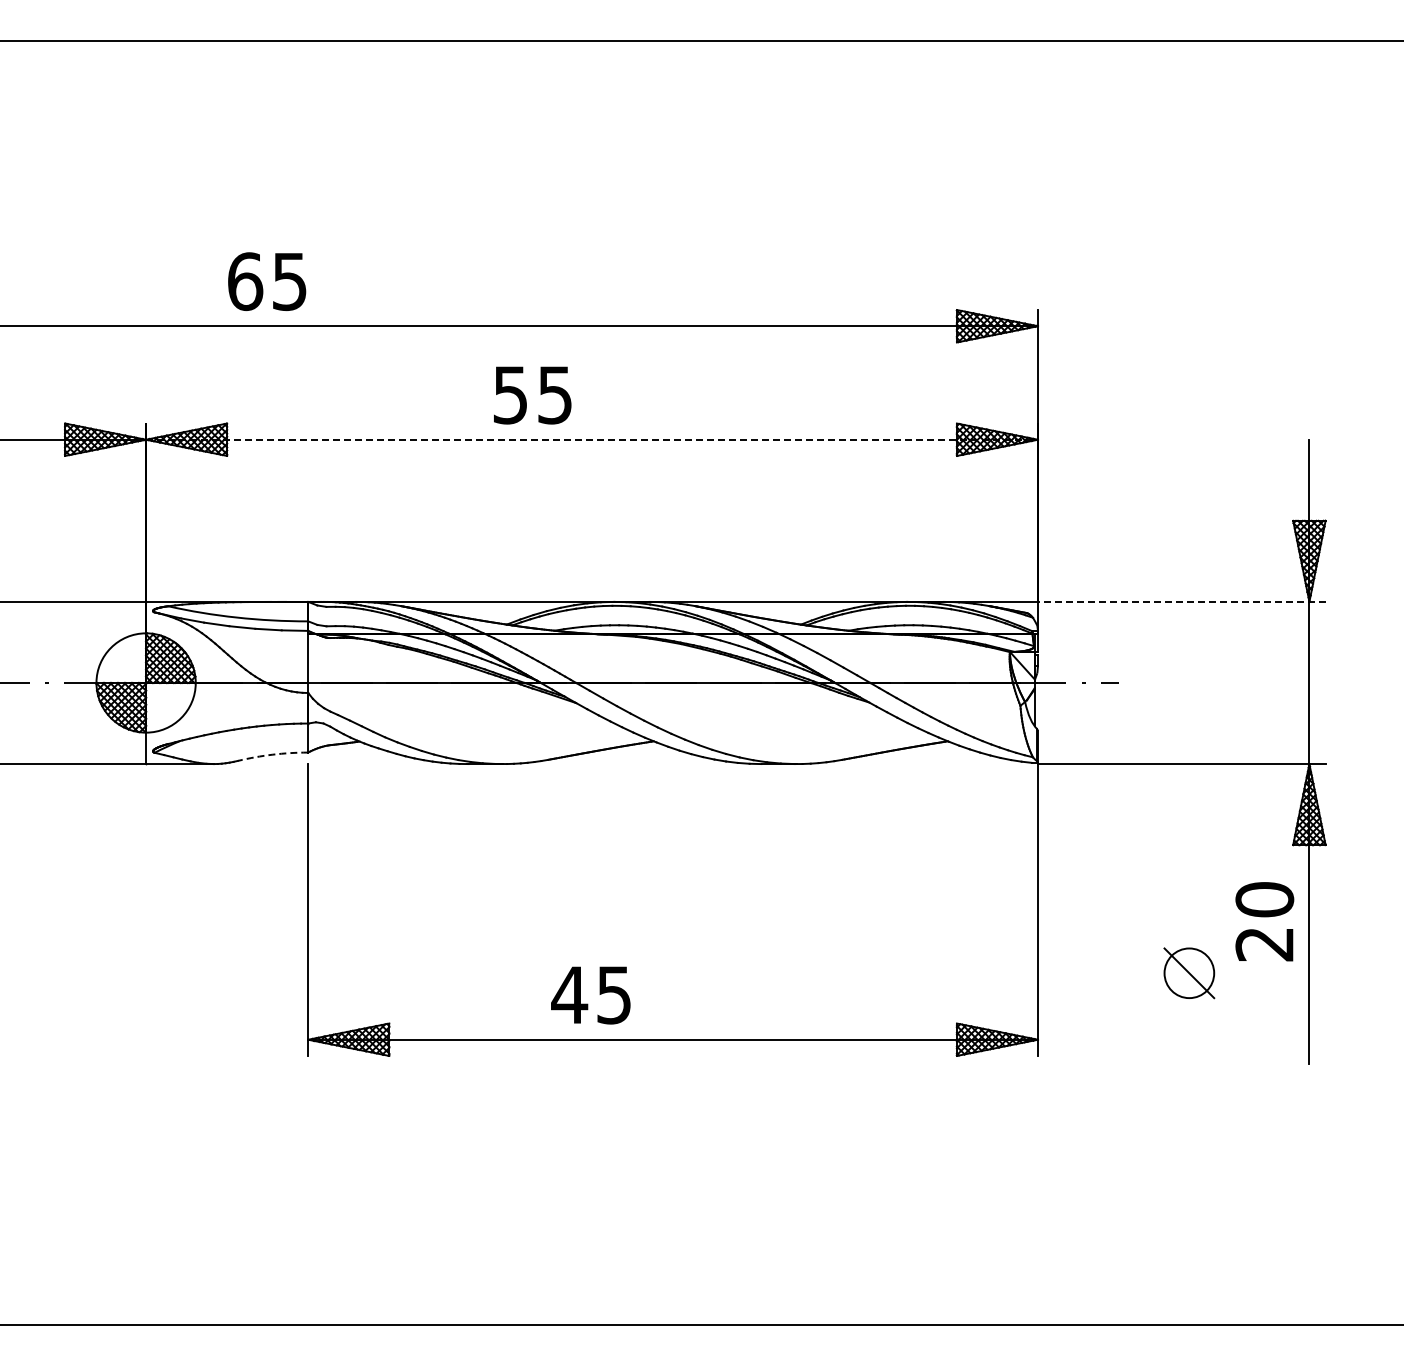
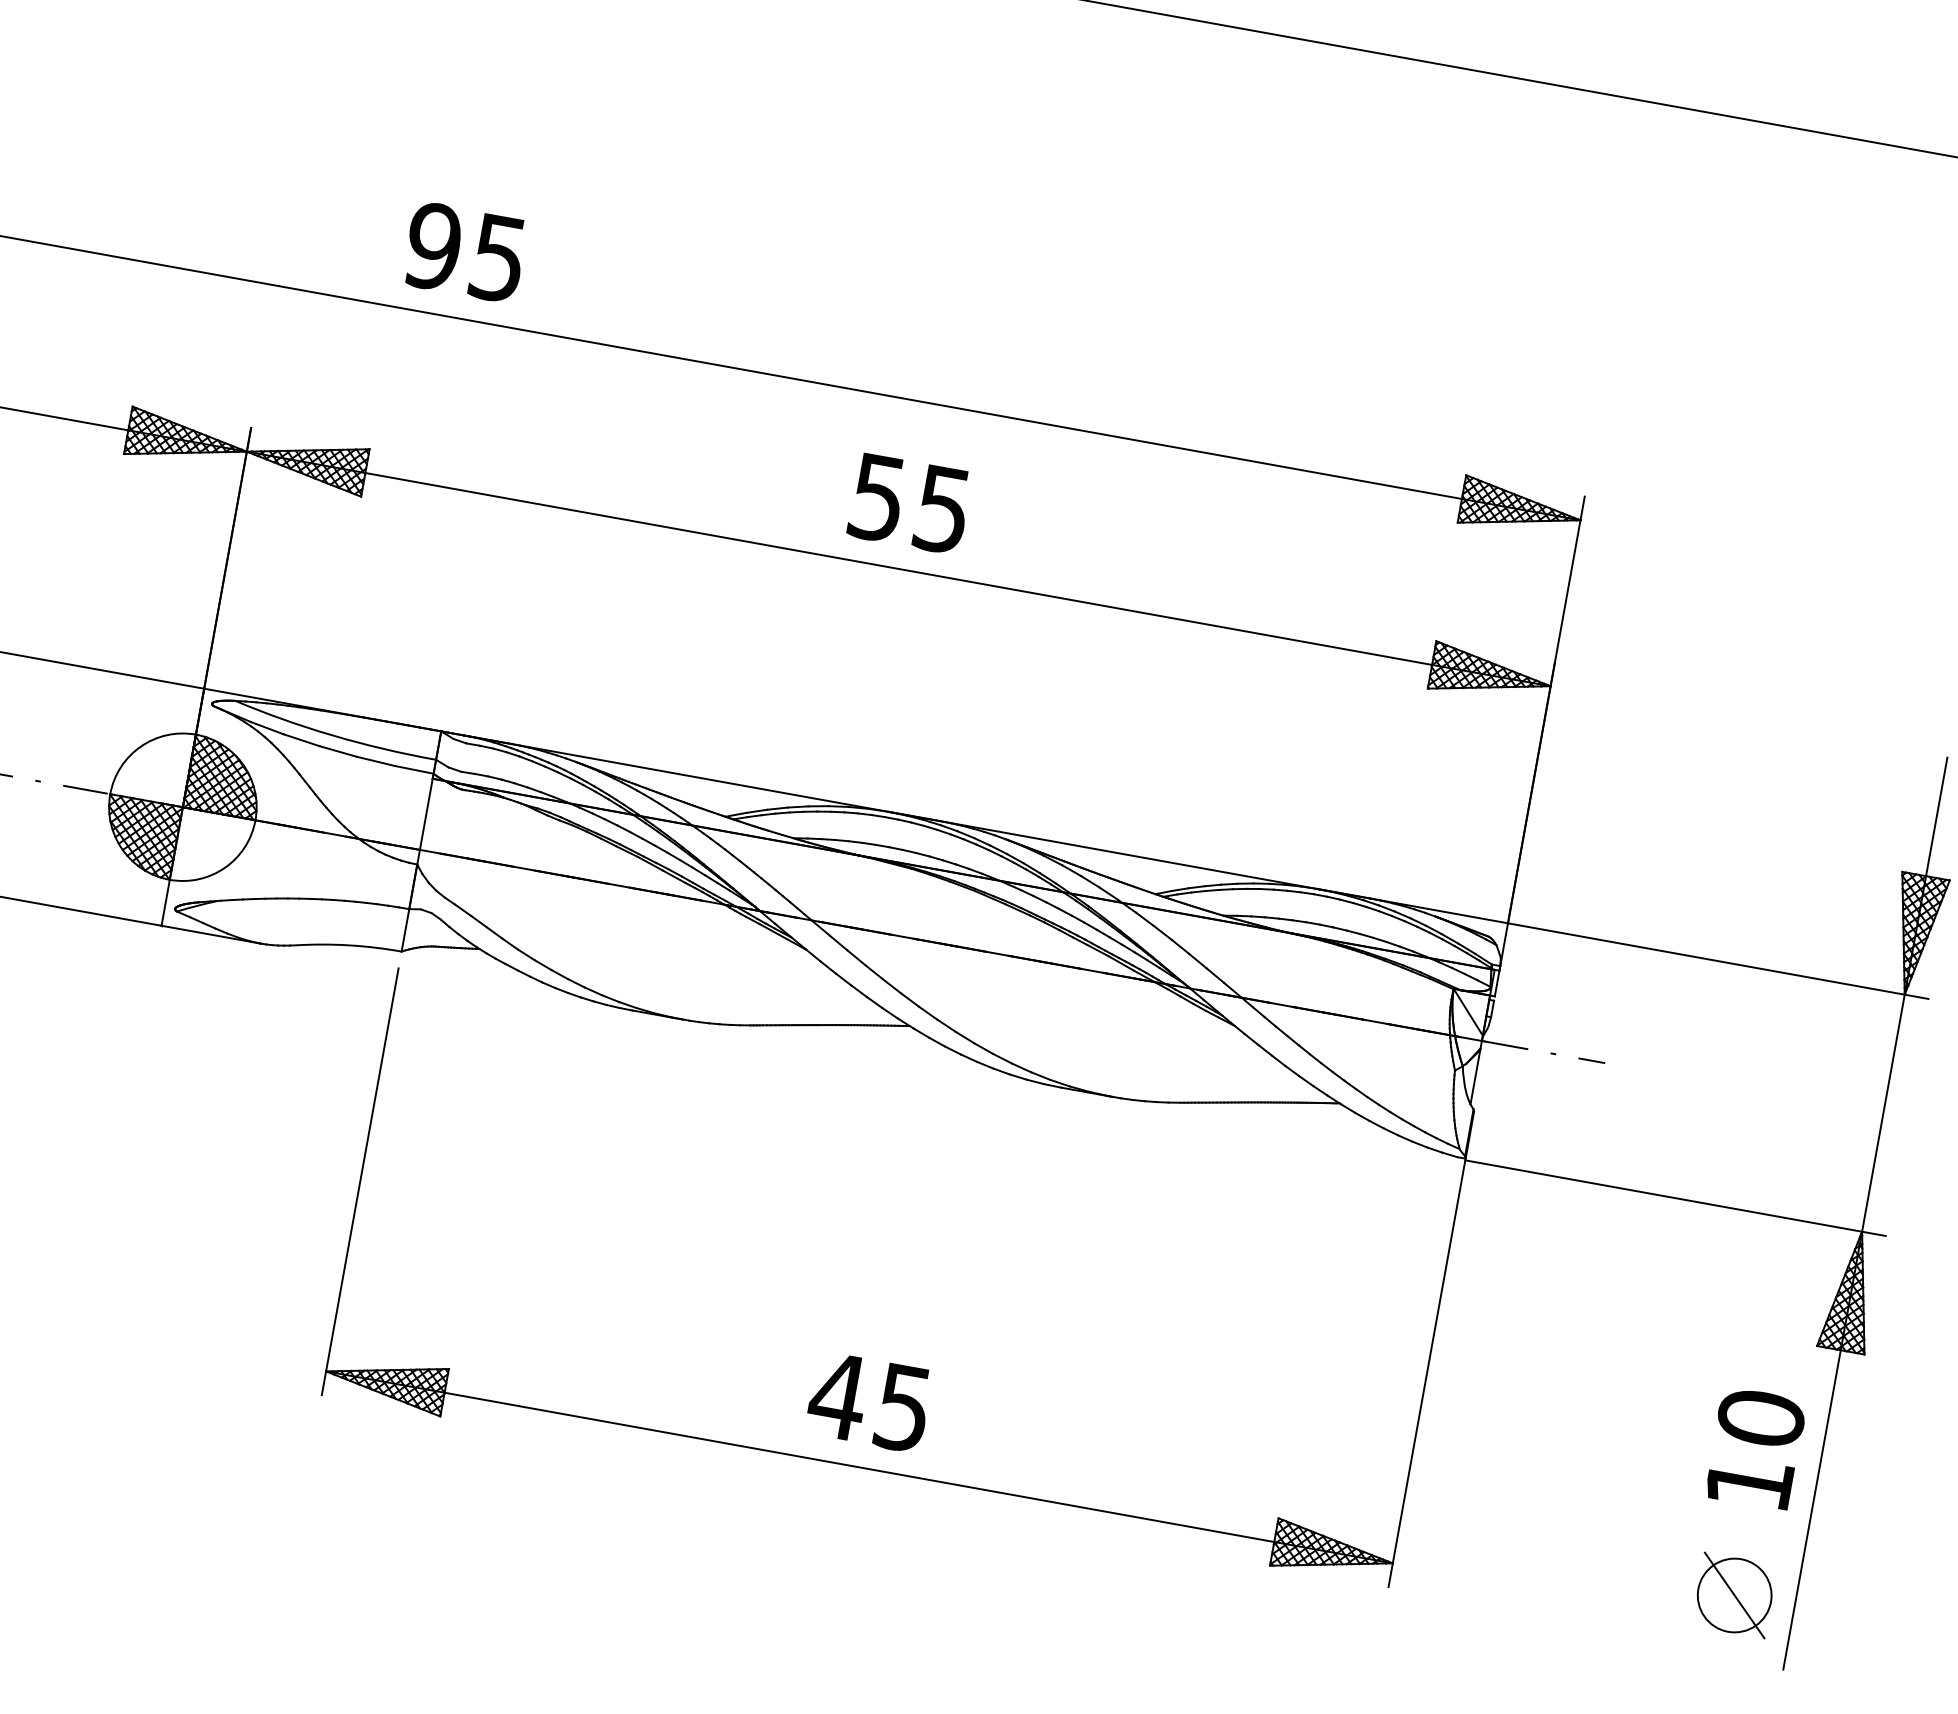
text: (245, 281) -> (433, 246), 65 -> 95
text: (532, 395) -> (909, 504), moved
line: (592, 439) -> (899, 568), dashed -> solid
line: (1181, 601) -> (1717, 960), dashed -> solid
arc: (272, 754) -> (348, 945), dashed -> solid
text: (1264, 944) -> (1748, 1483), 20 -> 10
part: (1189, 973) -> (1734, 1595), moved
text: (590, 995) -> (868, 1402), moved

